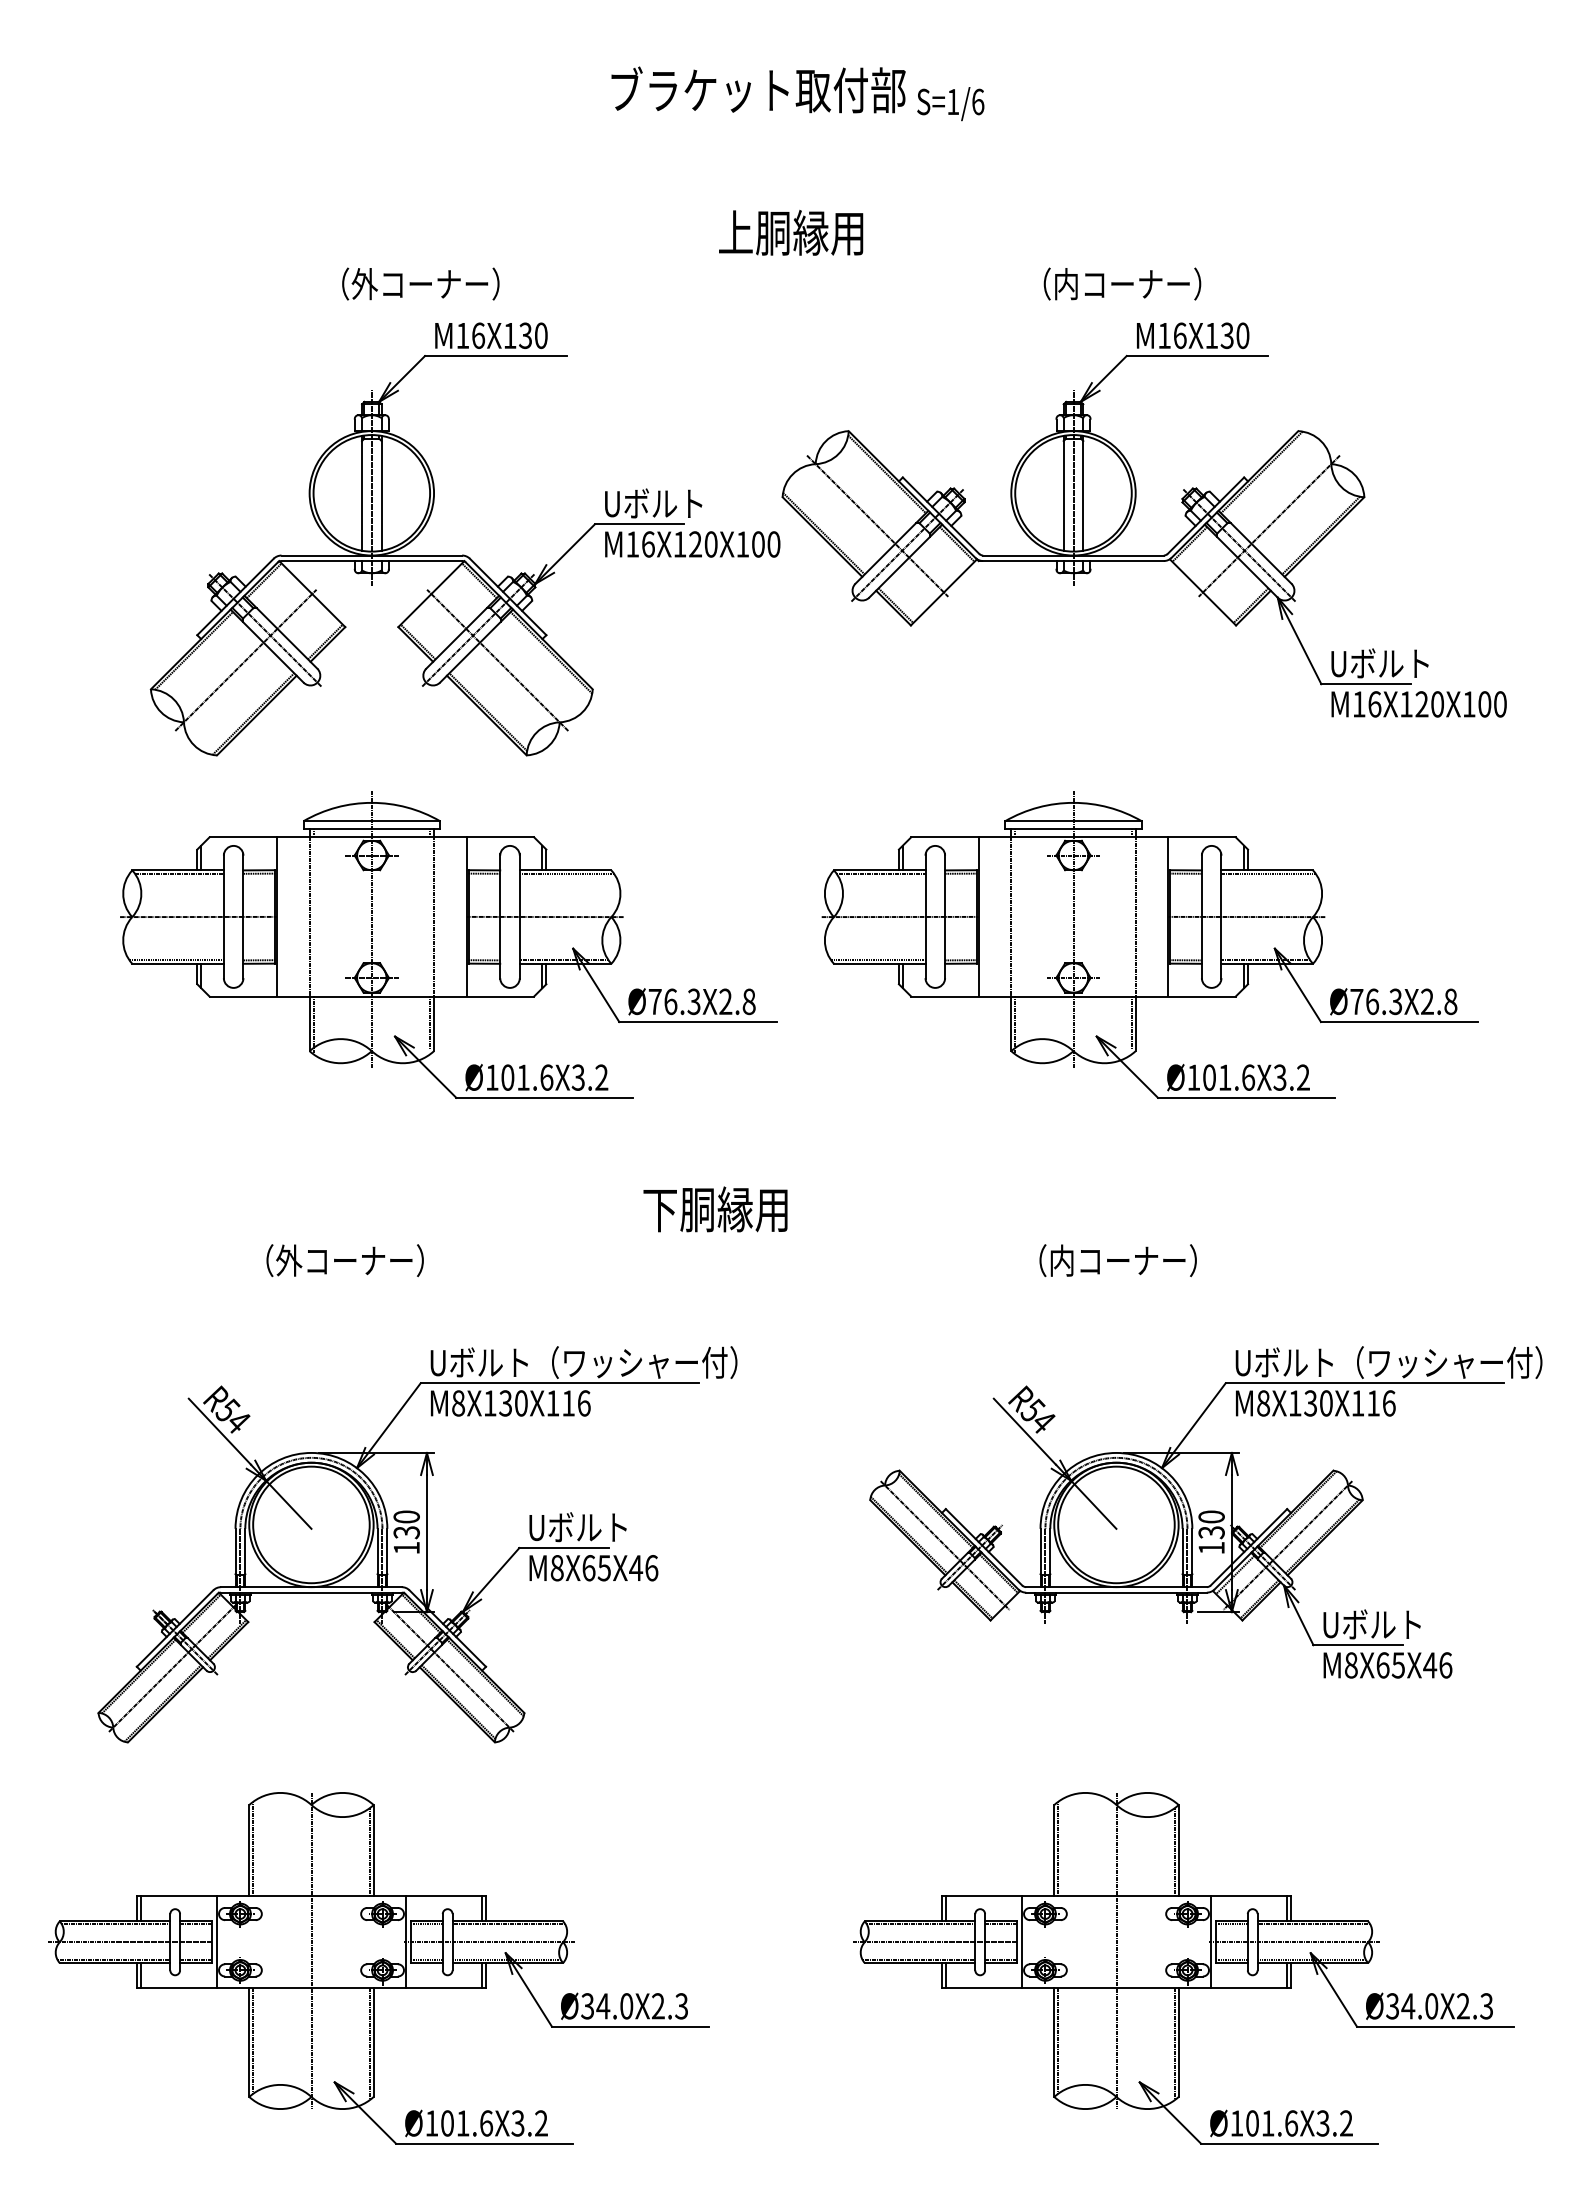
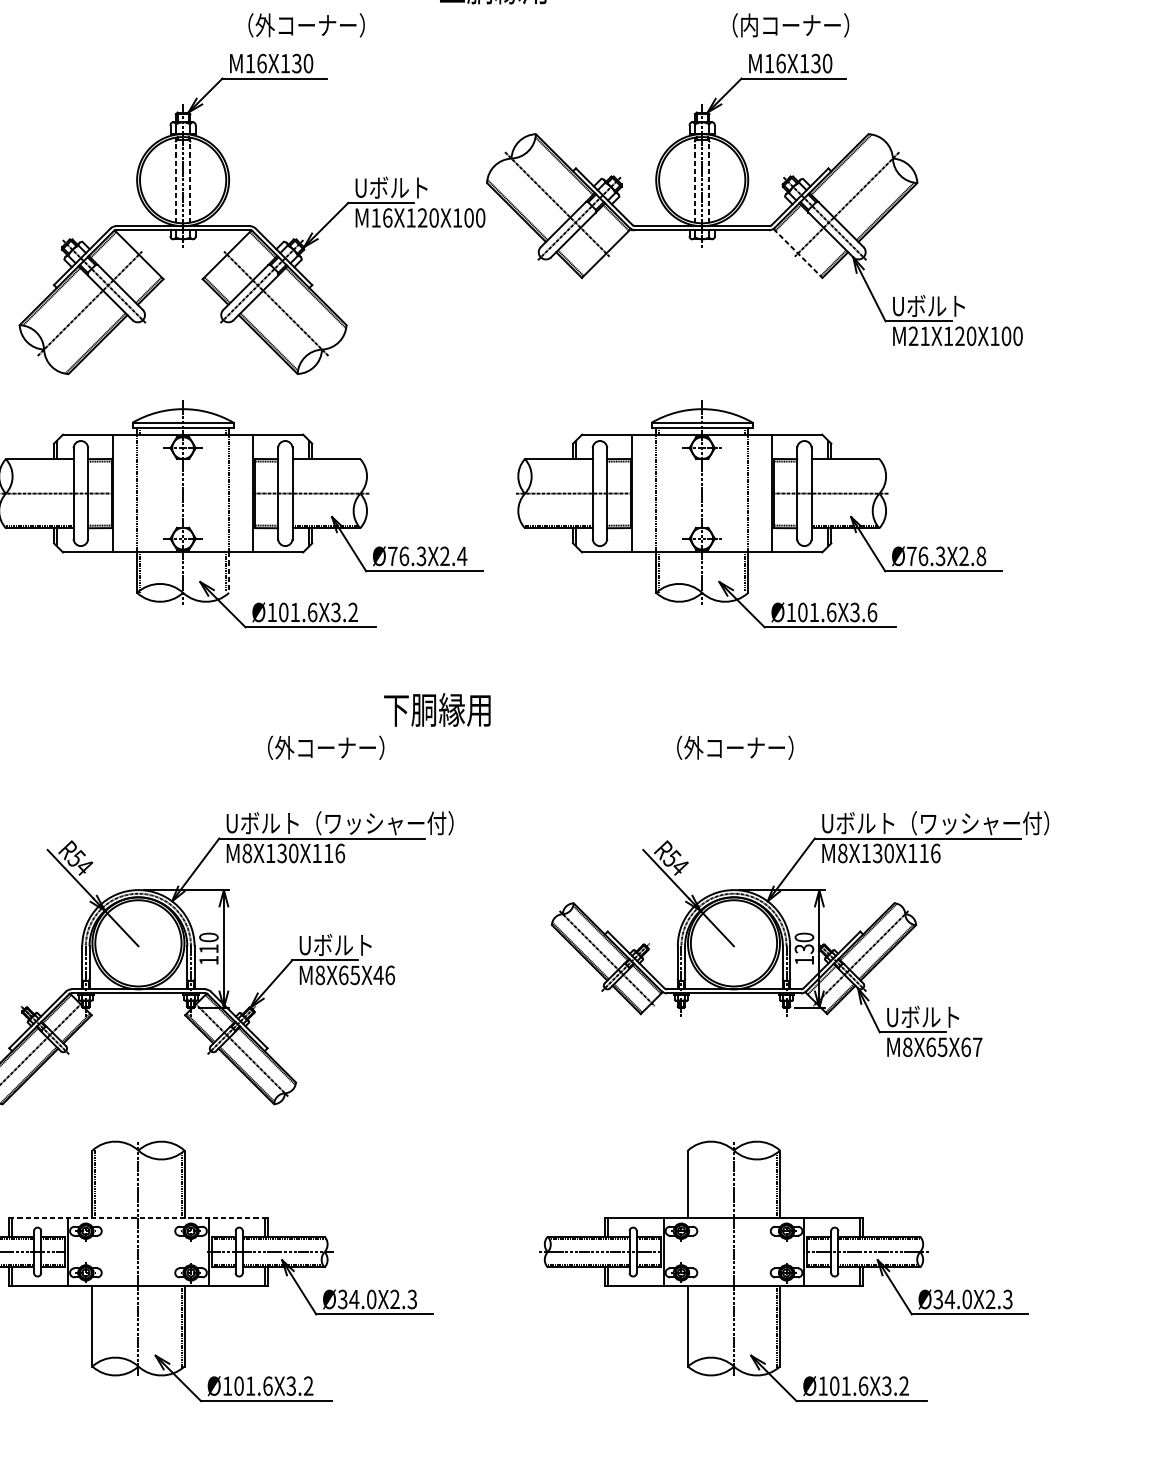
text: (420, 283) -> (306, 24), moved
text: (1122, 283) -> (790, 24), moved
line: (362, 492) -> (176, 179), solid -> dashed
line: (381, 492) -> (190, 179), solid -> dashed
line: (1063, 492) -> (694, 179), solid -> dashed
line: (1083, 492) -> (709, 179), solid -> dashed
line: (1203, 592) -> (798, 253), solid -> dashed
text: (1366, 704) -> (918, 336), M16X120X100 -> M21X120X100
line: (179, 873) -> (40, 461), removed
line: (566, 873) -> (327, 461), removed
line: (880, 873) -> (559, 461), removed
line: (1268, 873) -> (846, 461), removed
text: (749, 1001) -> (462, 556), Ø76.3X2.8 -> Ø76.3X2.4
line: (434, 1024) -> (229, 573), solid -> dashed
text: (1303, 1077) -> (872, 612), Ø101.6X3.2 -> Ø101.6X3.6
text: (344, 1260) -> (325, 747), moved
text: (1062, 1260) -> (694, 747), （内コーナー） -> （外コーナー）
text: (406, 1532) -> (208, 948), 130 -> 110
text: (1437, 1665) -> (971, 1047), M8X65X46 -> M8X65X67
line: (1058, 1848) -> (691, 1182), removed
line: (311, 1896) -> (138, 1218), solid -> dashed
line: (253, 2040) -> (95, 1324), removed
line: (1058, 2040) -> (691, 1324), removed

